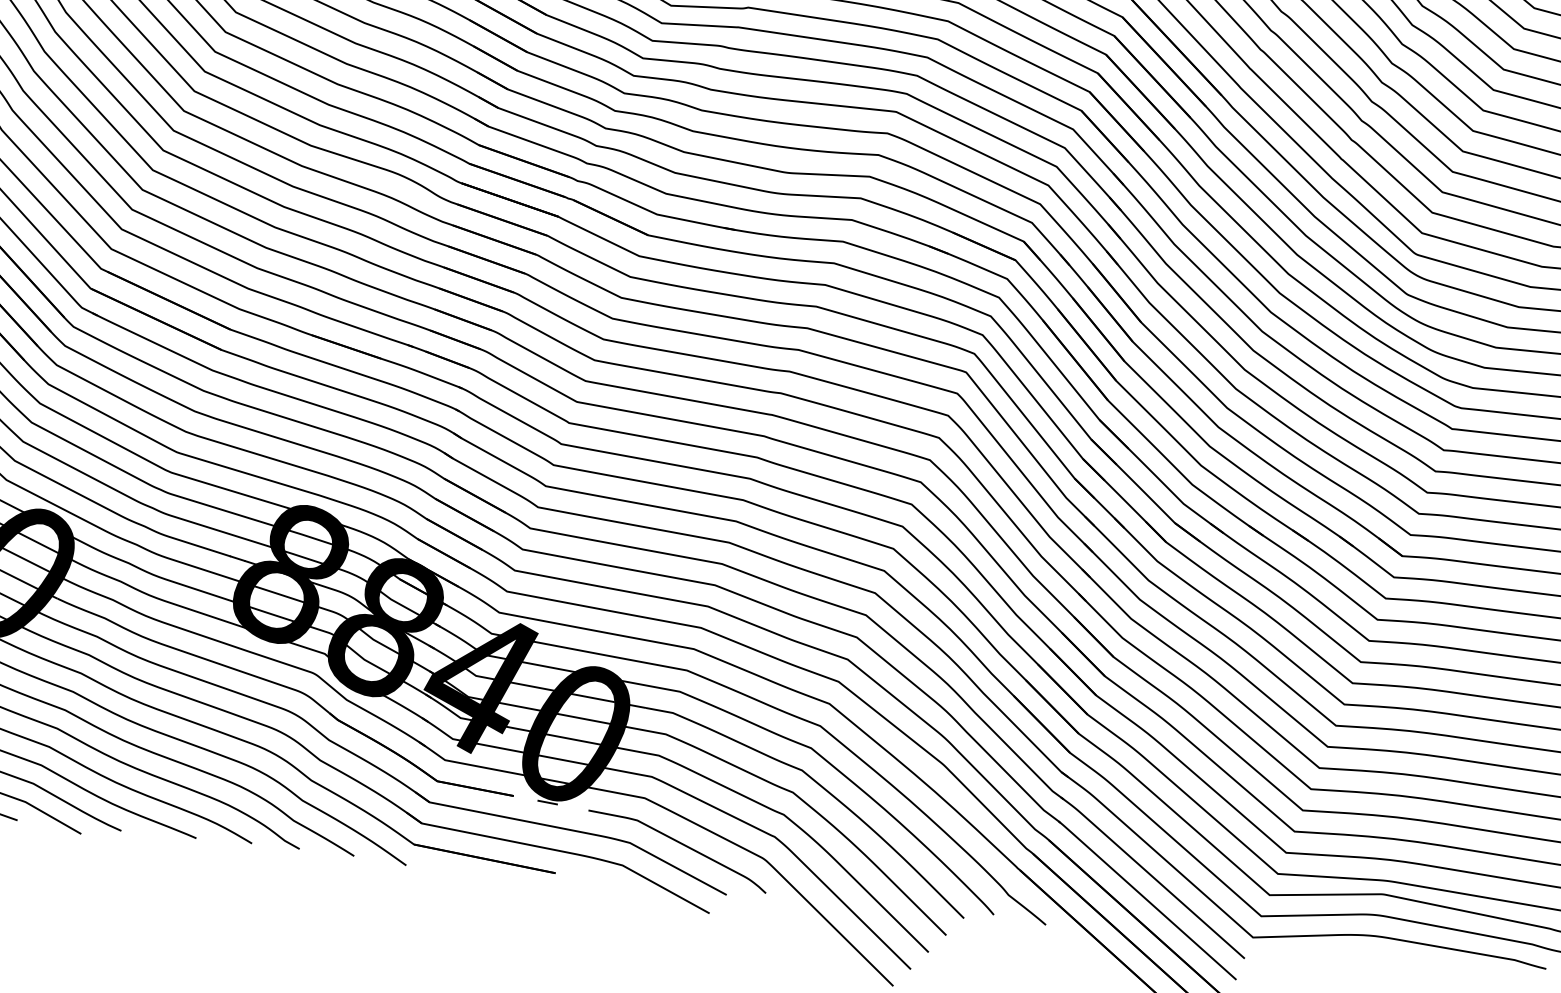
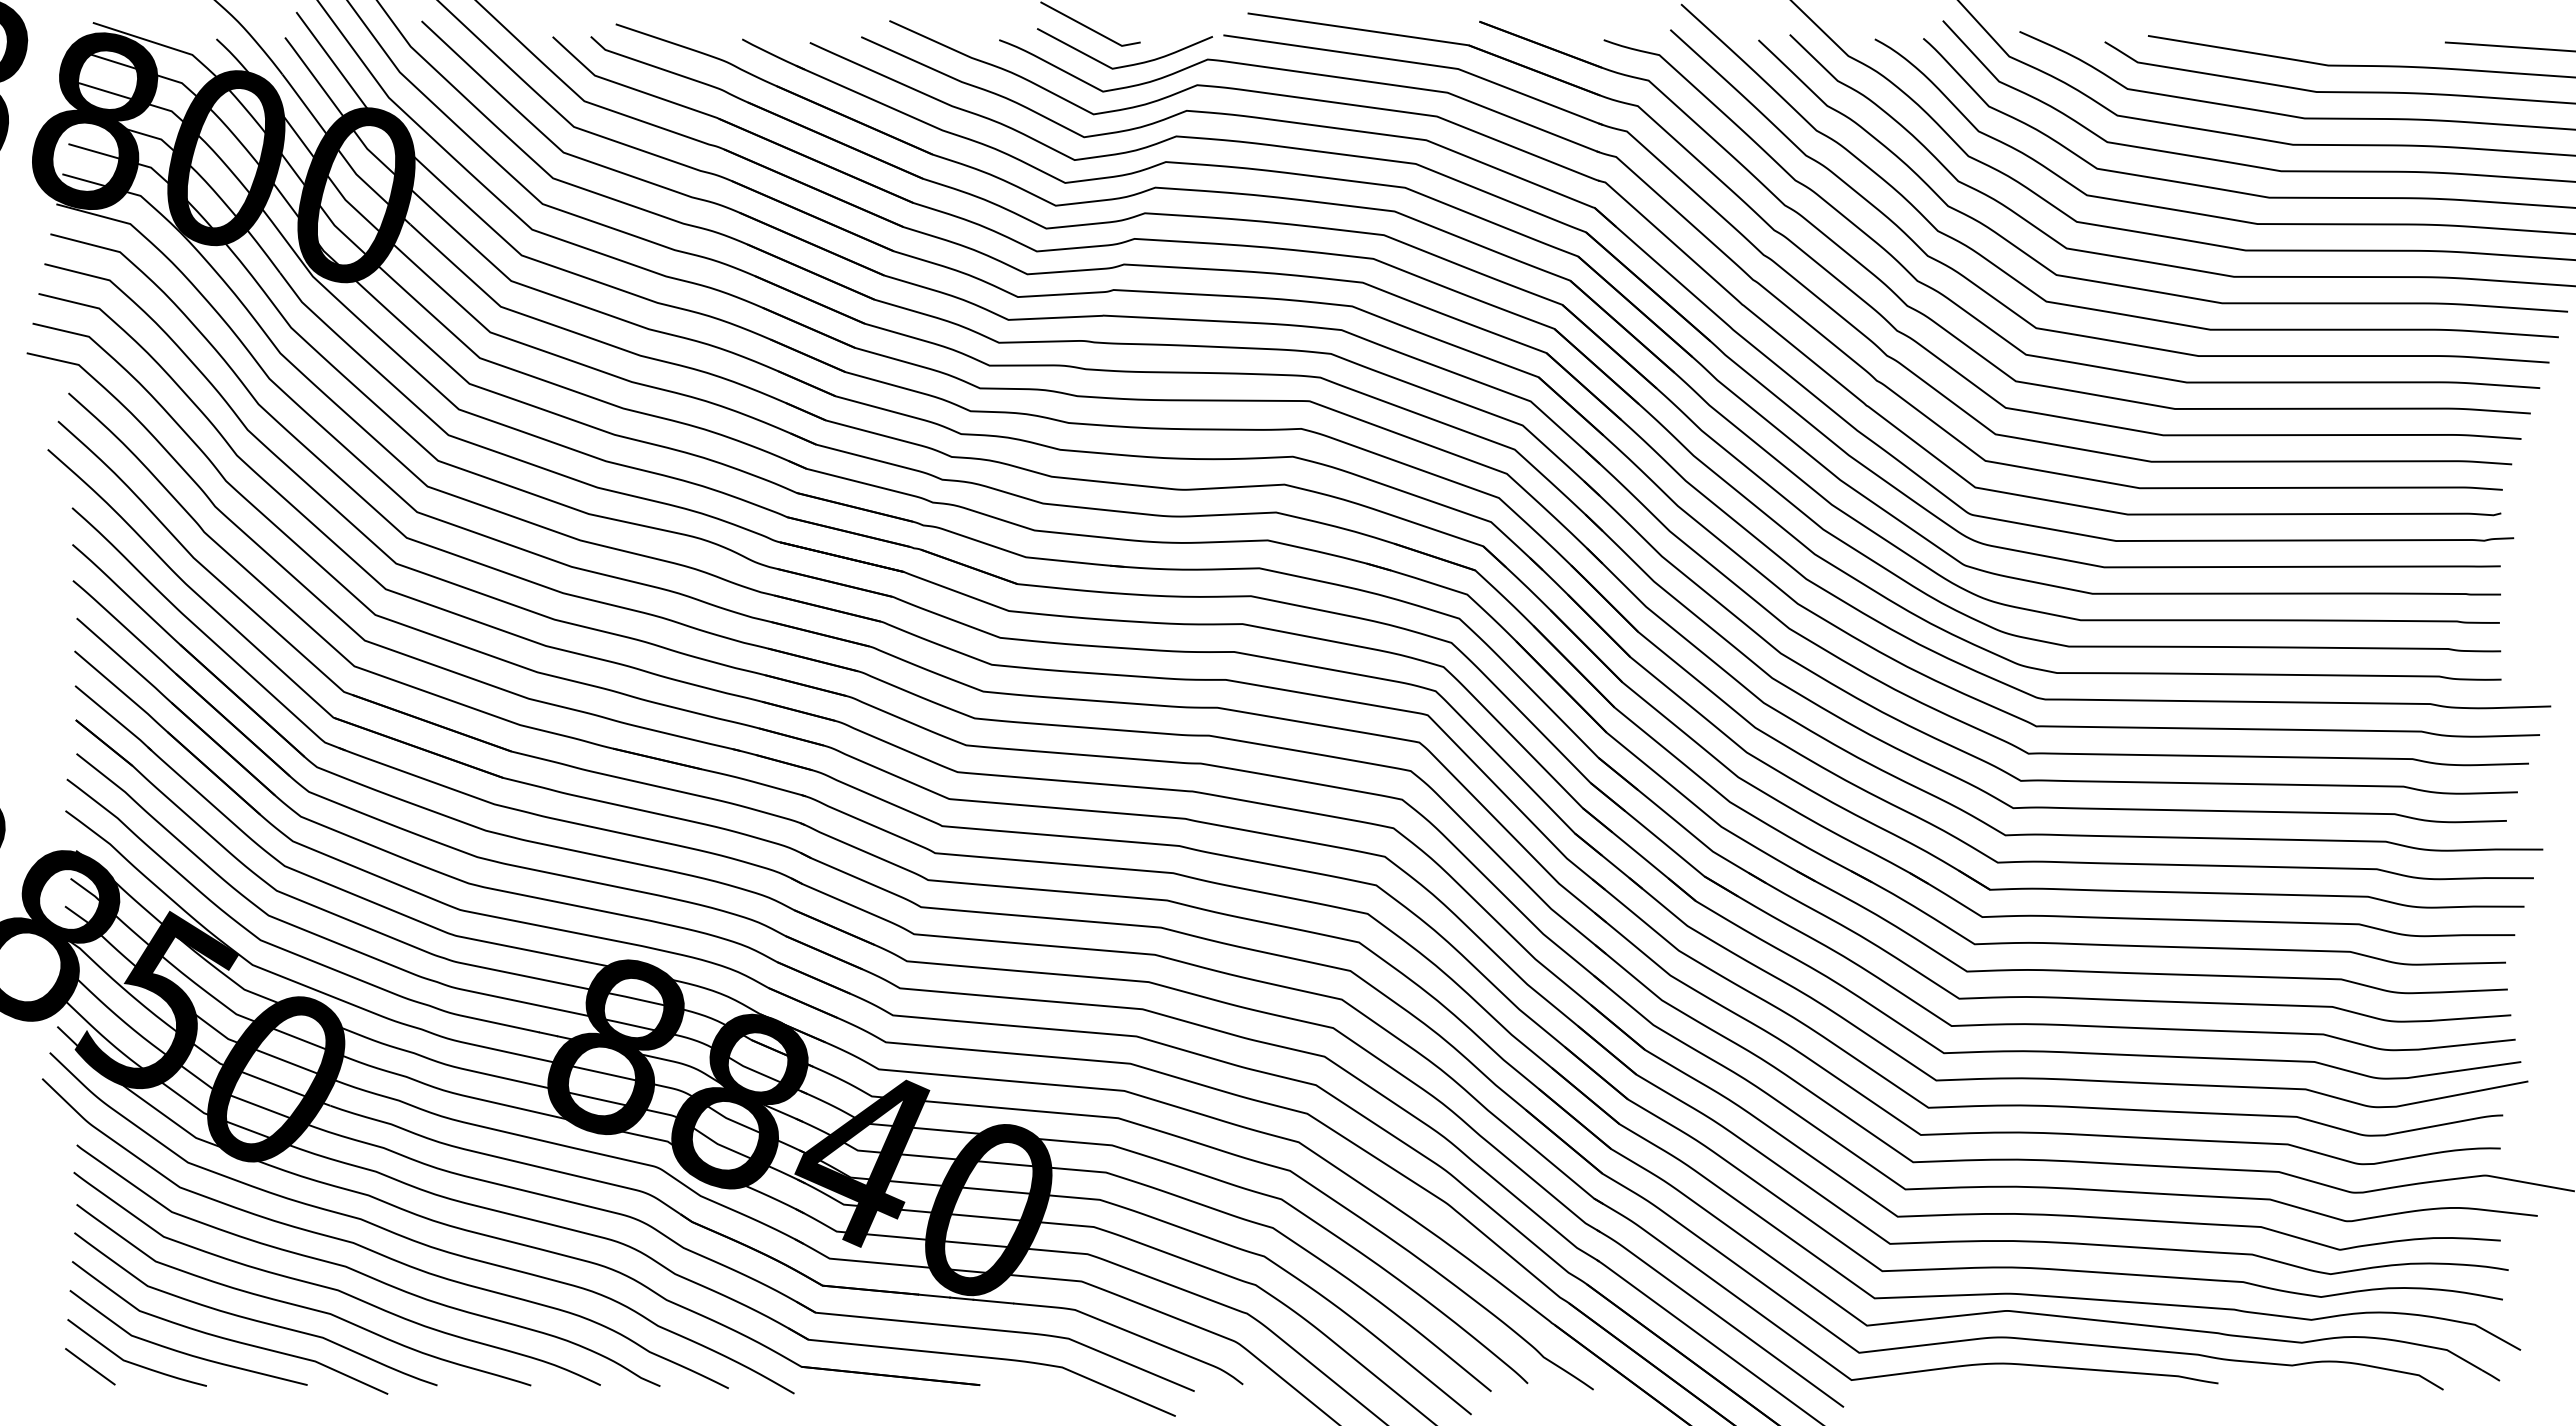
line: (526, 797) -> (934, 1295), added
line: (572, 807) -> (993, 1301), added

